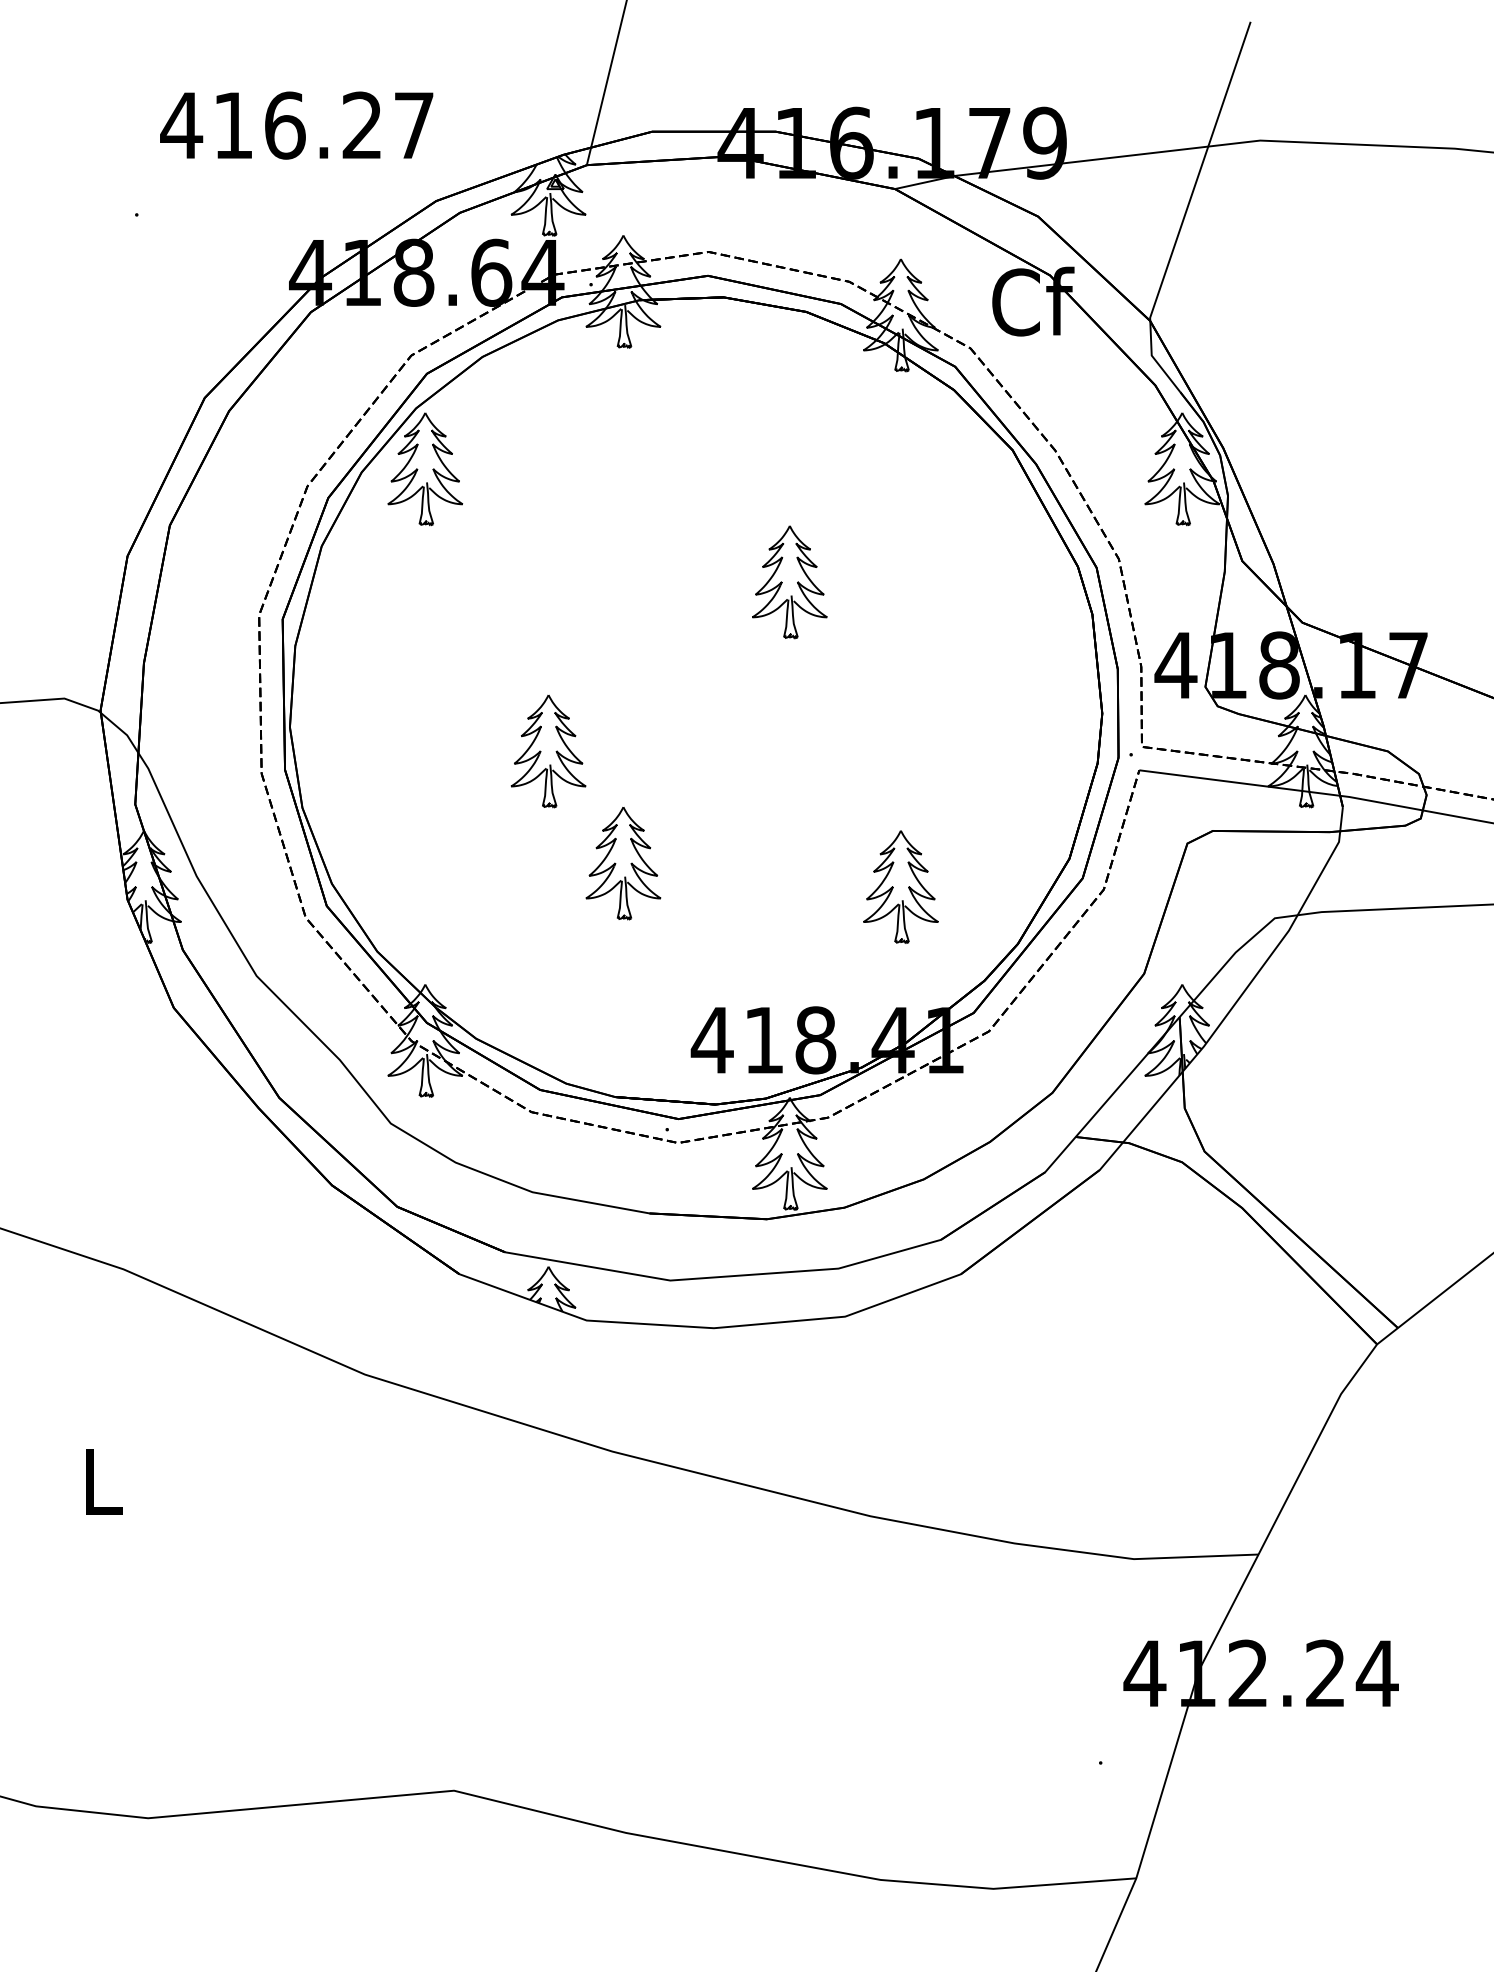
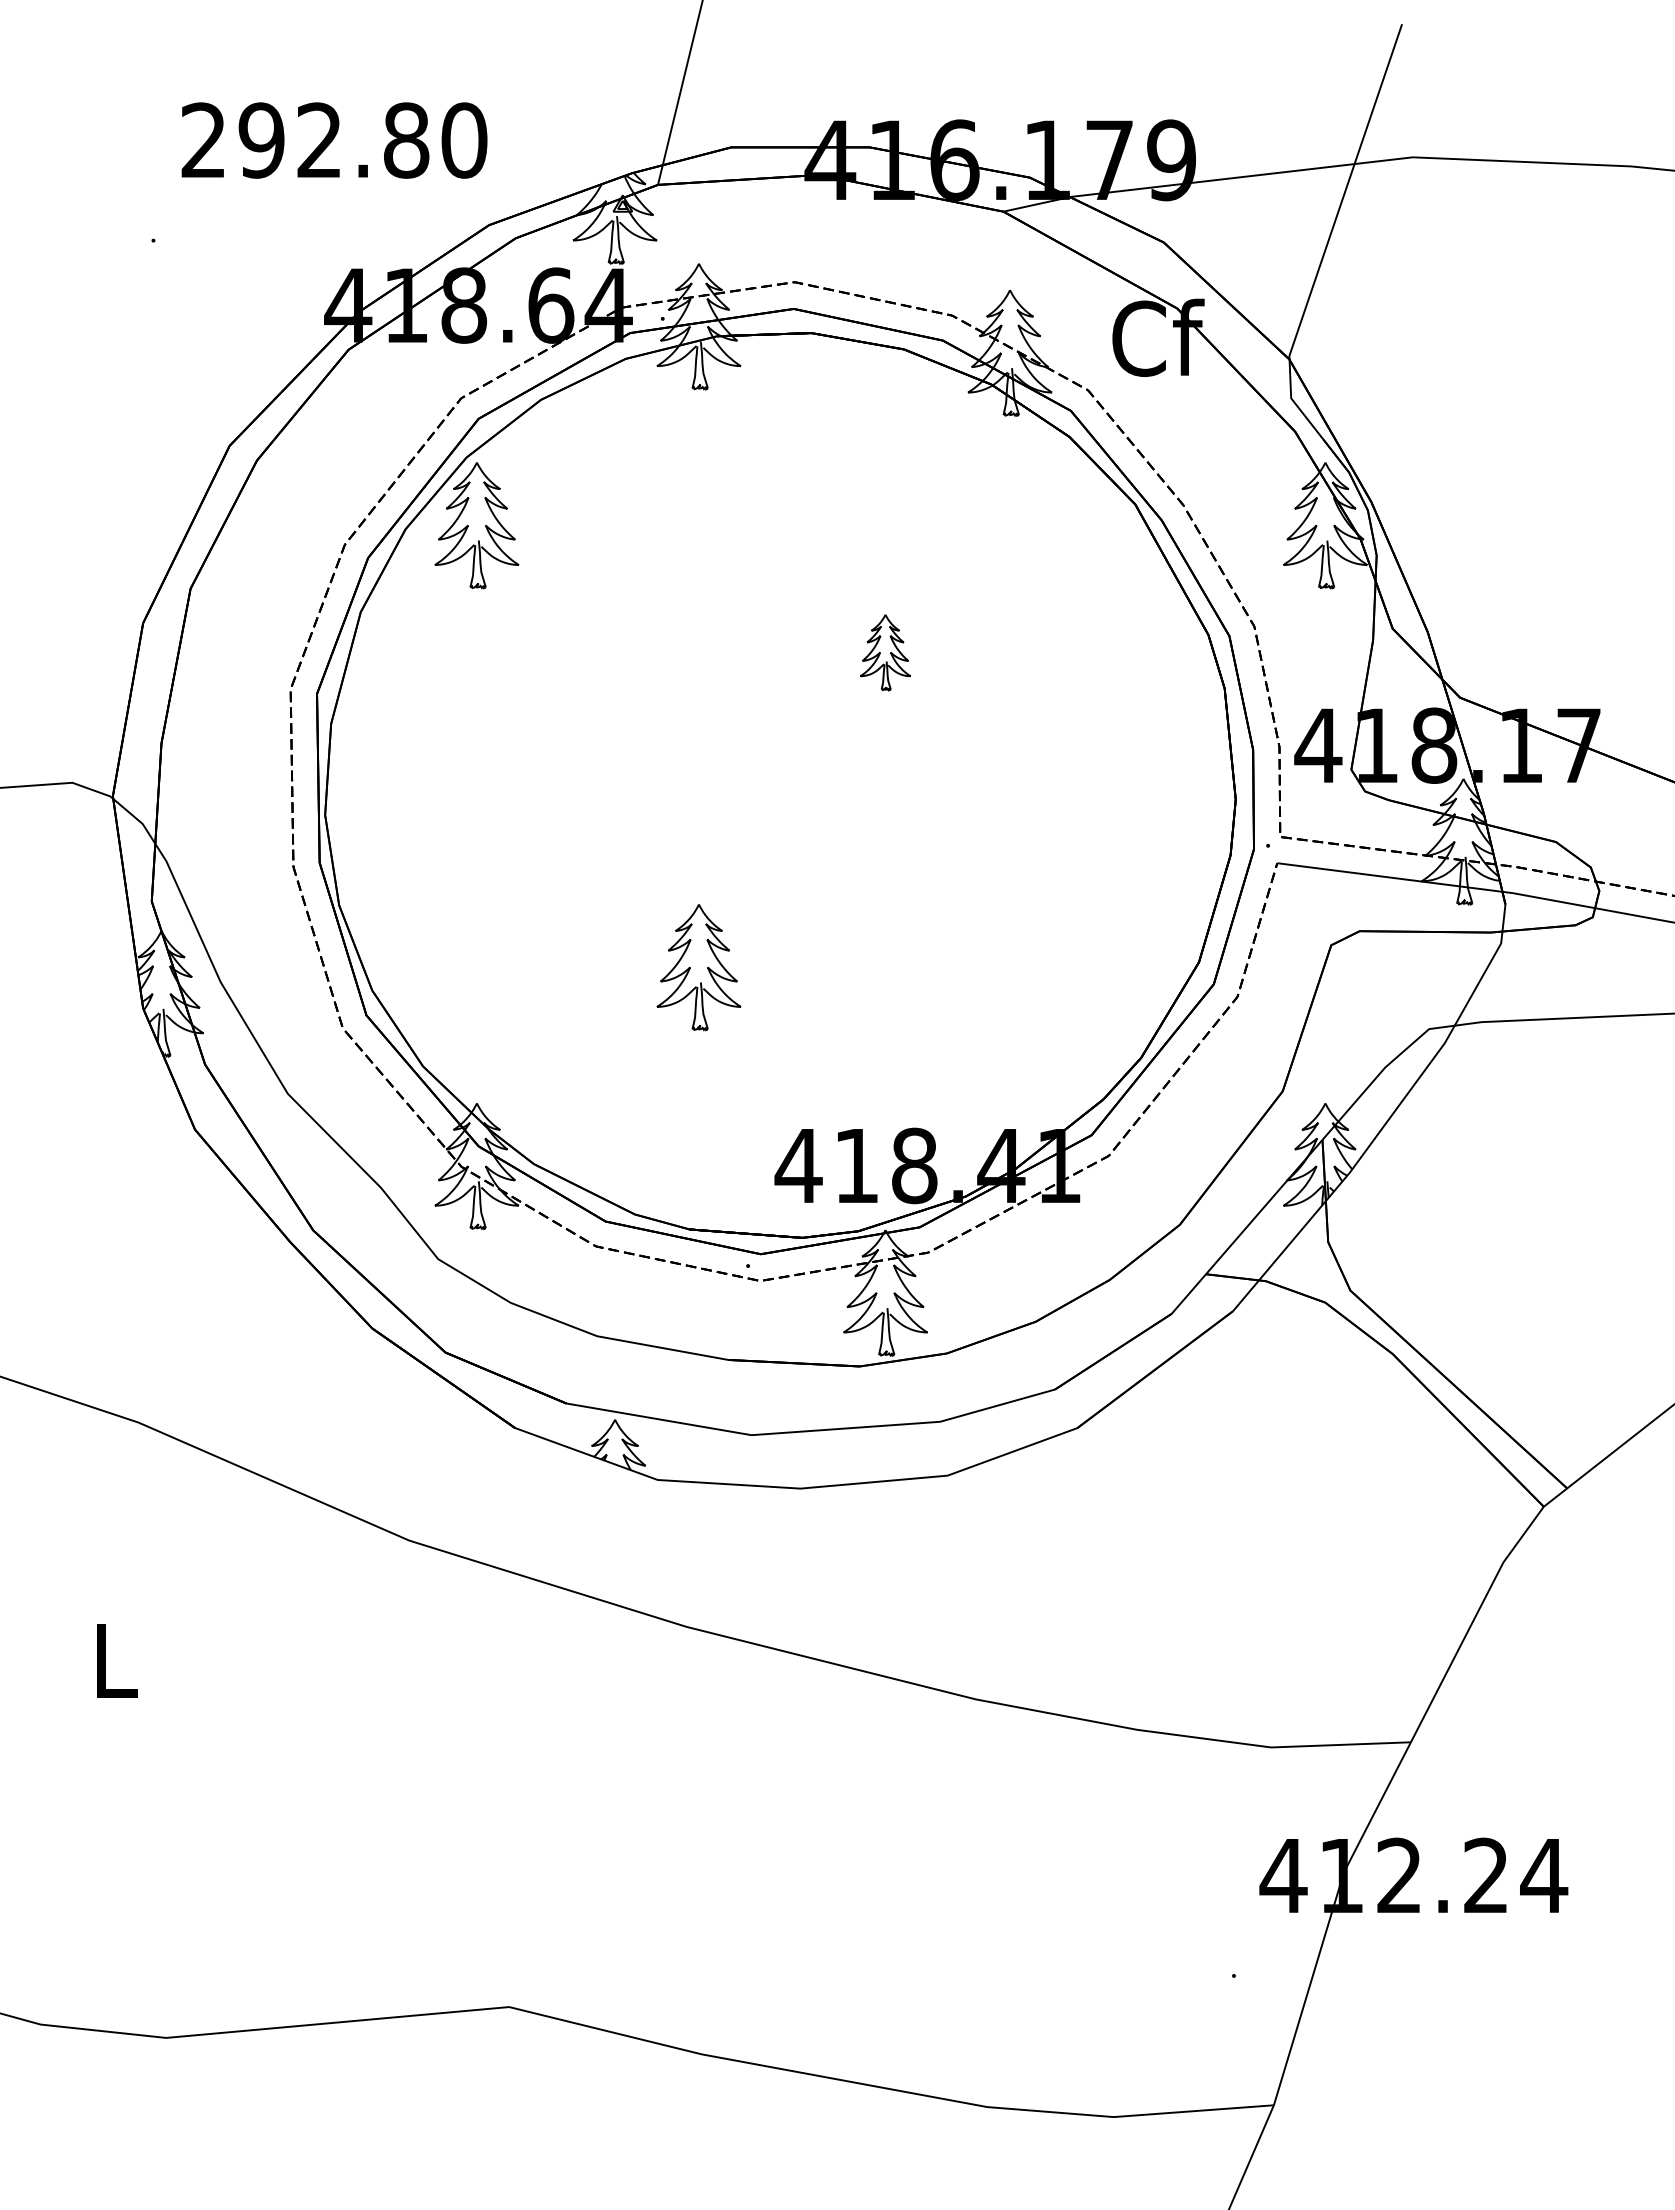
text: (297, 125) -> (333, 140), 416.27 -> 292.80
part: (789, 582) -> (885, 652), size x0.6
part: (548, 750) -> (614, 841), removed
part: (900, 886) -> (1009, 993), removed

